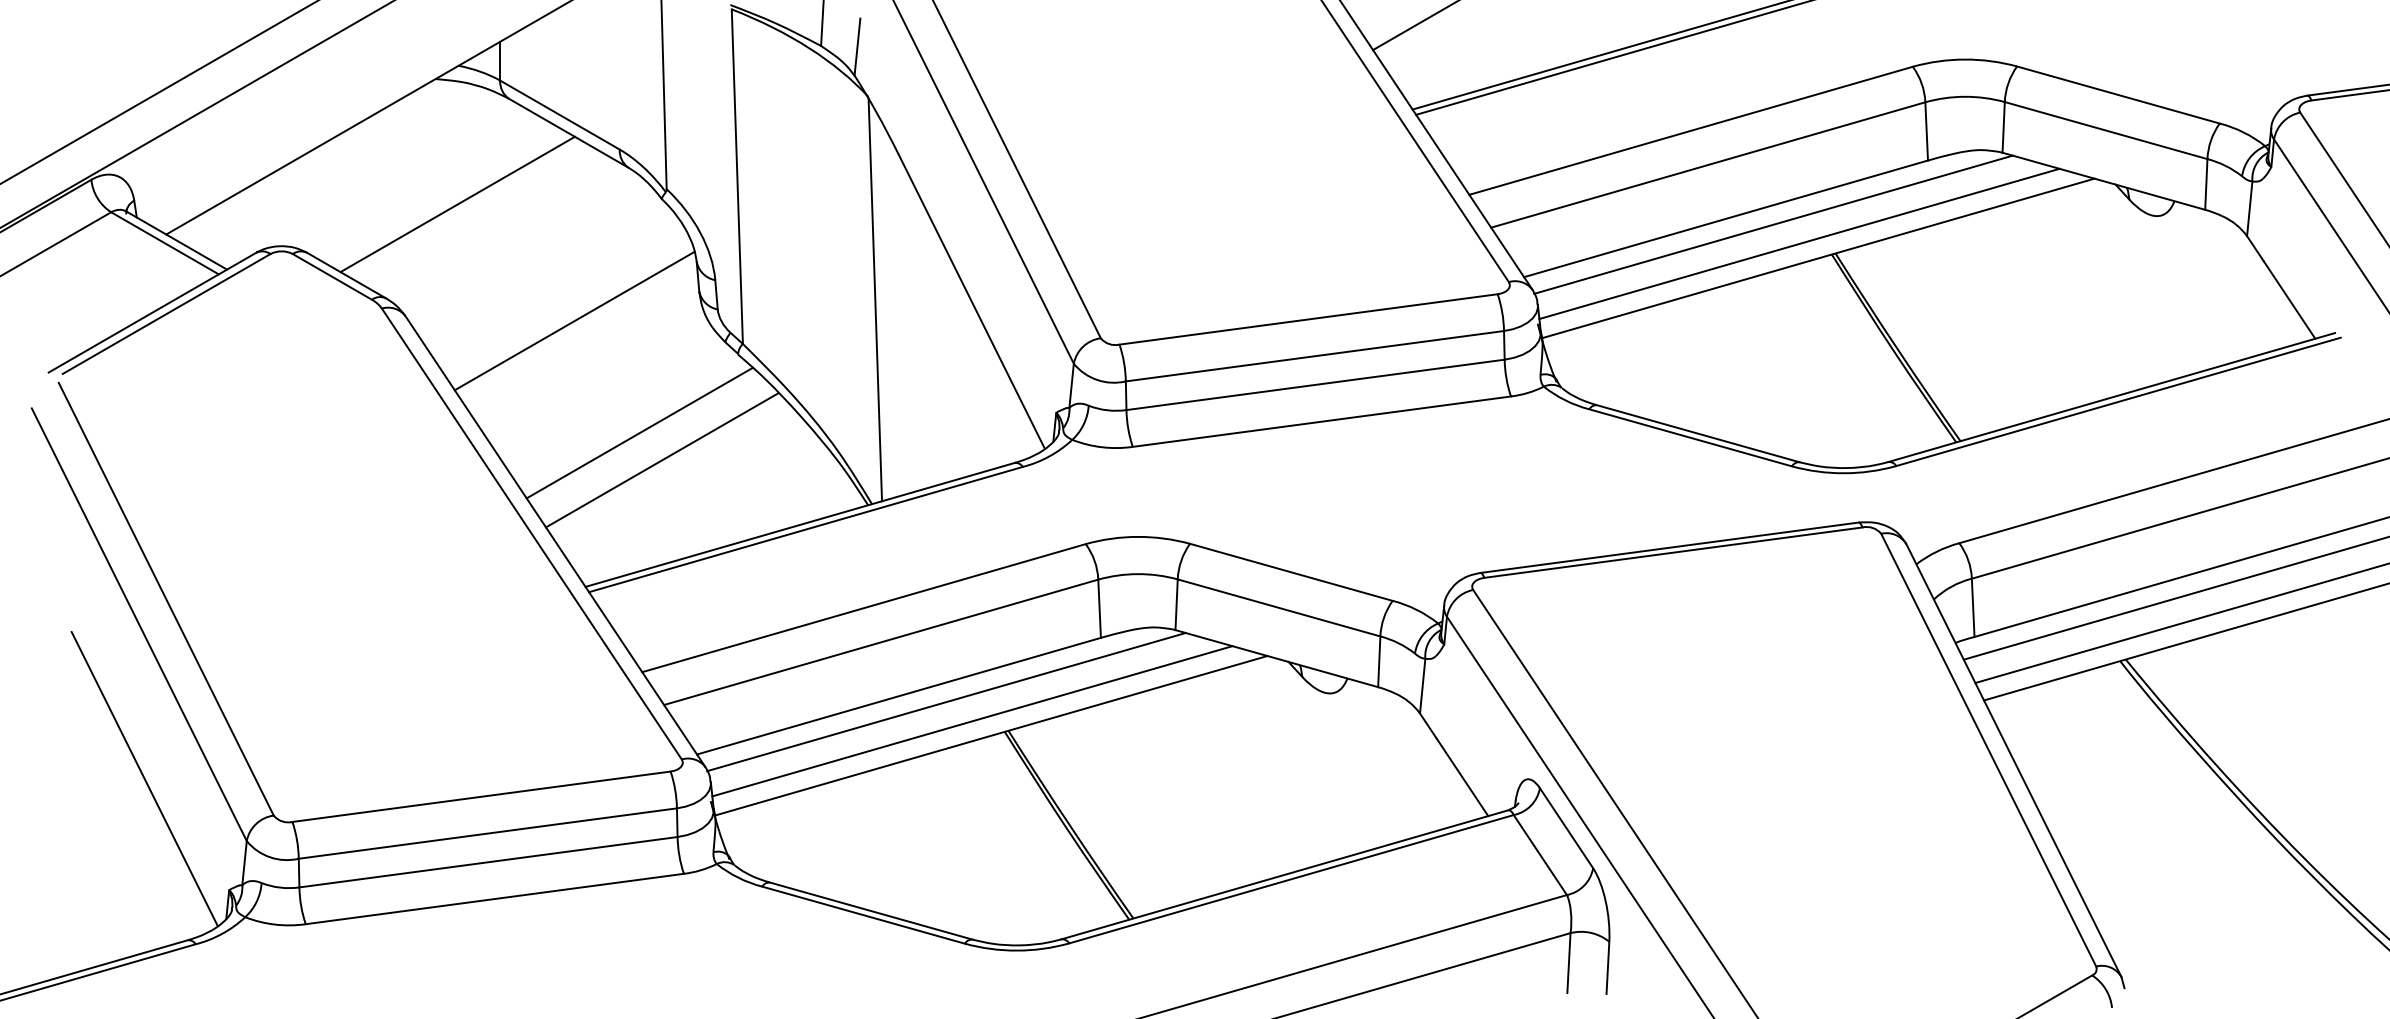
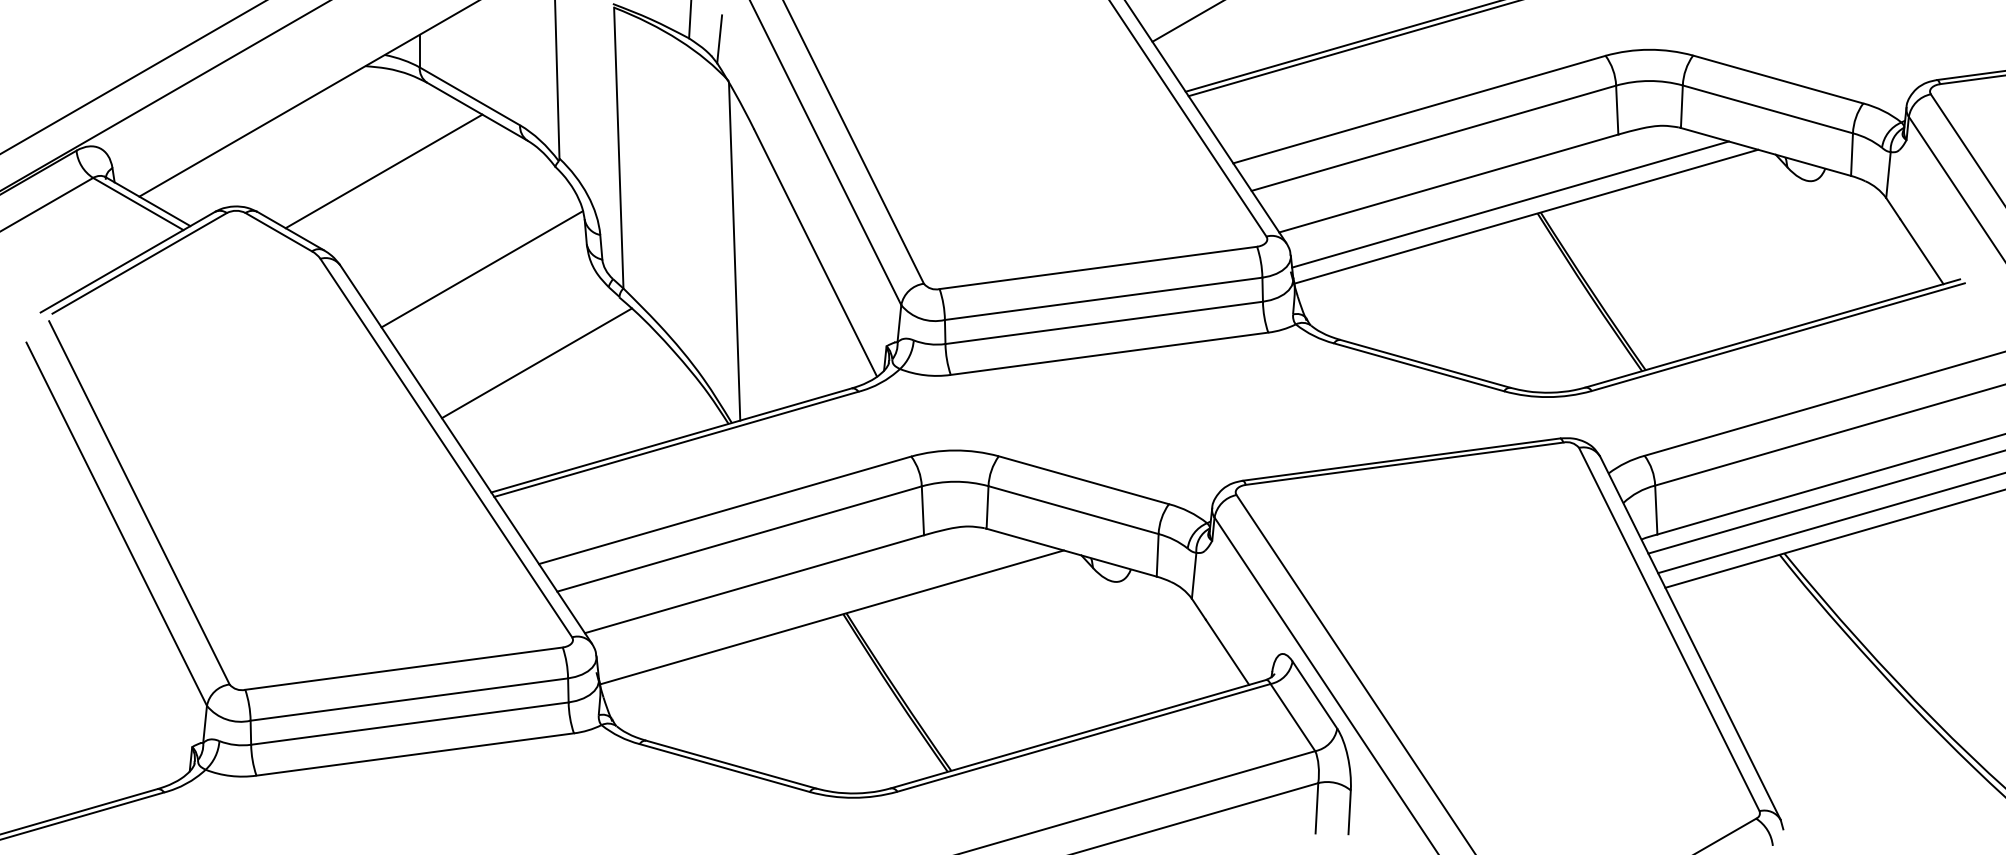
line: (1773, 224) -> (1488, 188), removed
line: (661, 460) -> (555, 386), removed
line: (946, 702) -> (794, 589), removed
line: (972, 721) -> (816, 605), removed
line: (144, 779) -> (121, 654), removed

